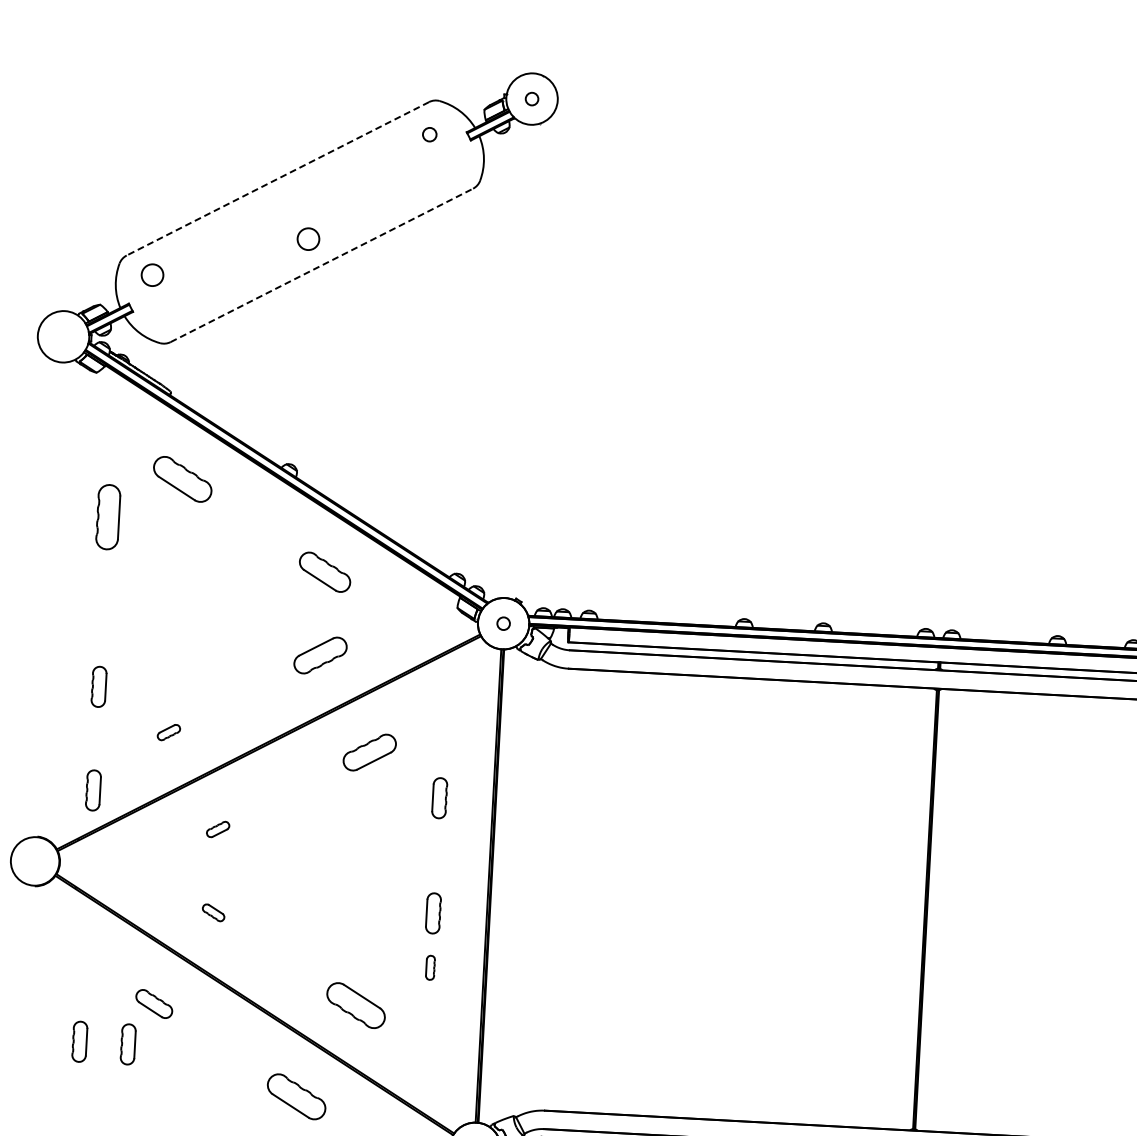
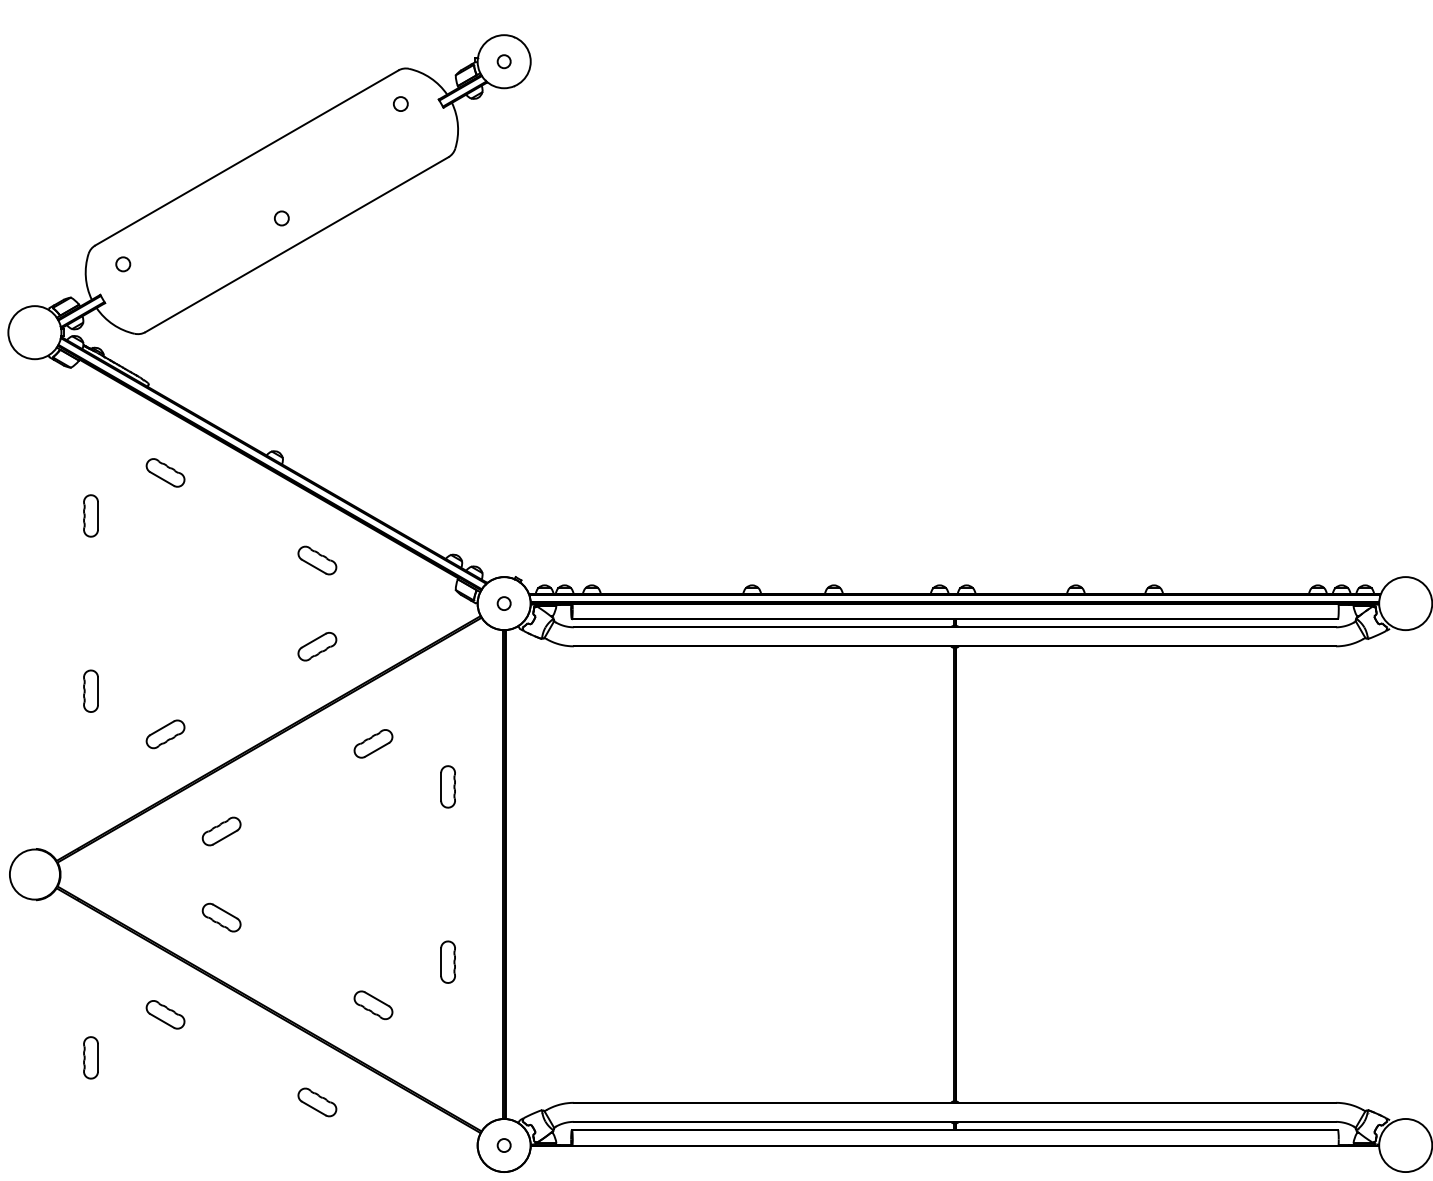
line: (277, 178) -> (246, 157), dashed -> solid
circle: (308, 239) -> (281, 218), size x0.62
line: (321, 265) -> (296, 244), dashed -> solid
circle: (152, 275) -> (123, 264), size x0.62
part: (182, 479) -> (165, 472), size x0.62
part: (107, 516) -> (90, 515), size x0.62
part: (325, 572) -> (317, 560), size x0.71
part: (320, 655) -> (317, 646), size x0.71
part: (168, 732) -> (165, 734), size x1.67
part: (369, 752) -> (373, 743), size x0.71
part: (92, 789) -> (90, 797), removed
part: (218, 829) -> (221, 831), size x1.67
part: (213, 912) -> (221, 917), size x1.67
part: (432, 912) -> (447, 905), removed
part: (430, 967) -> (447, 961), size x1.67
part: (356, 1005) -> (373, 1005), size x0.62
part: (127, 1044) -> (140, 1057), removed
part: (296, 1096) -> (317, 1102), size x0.62

